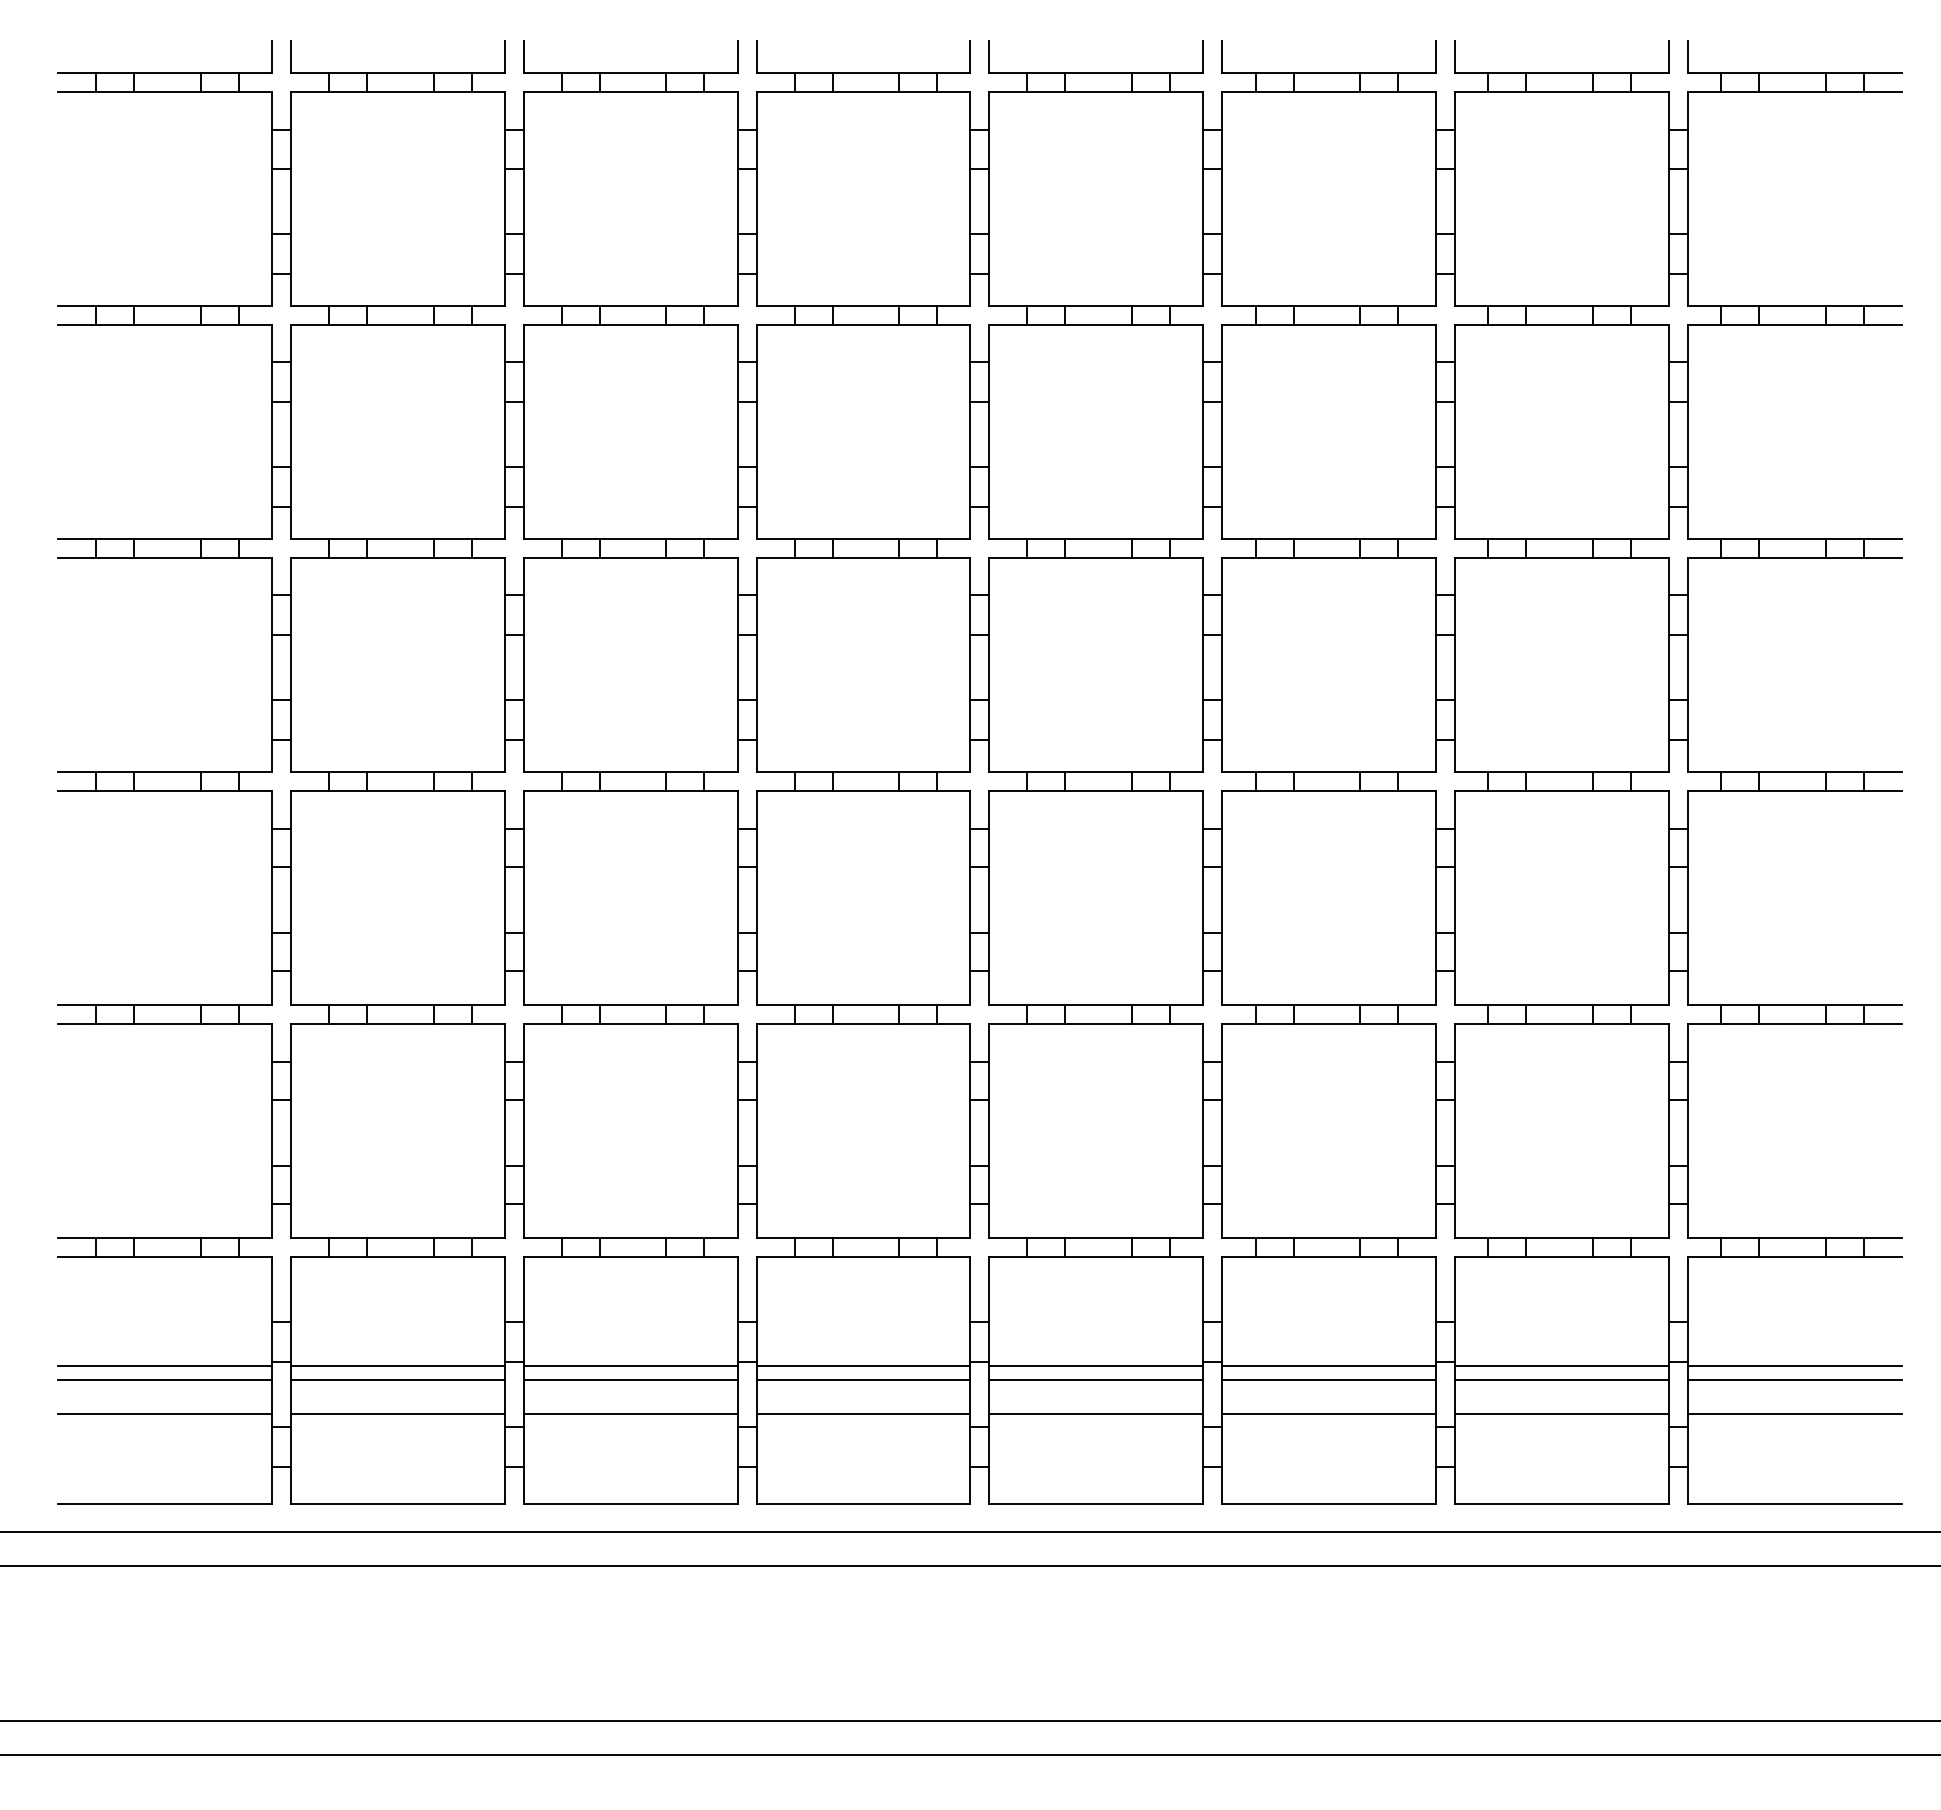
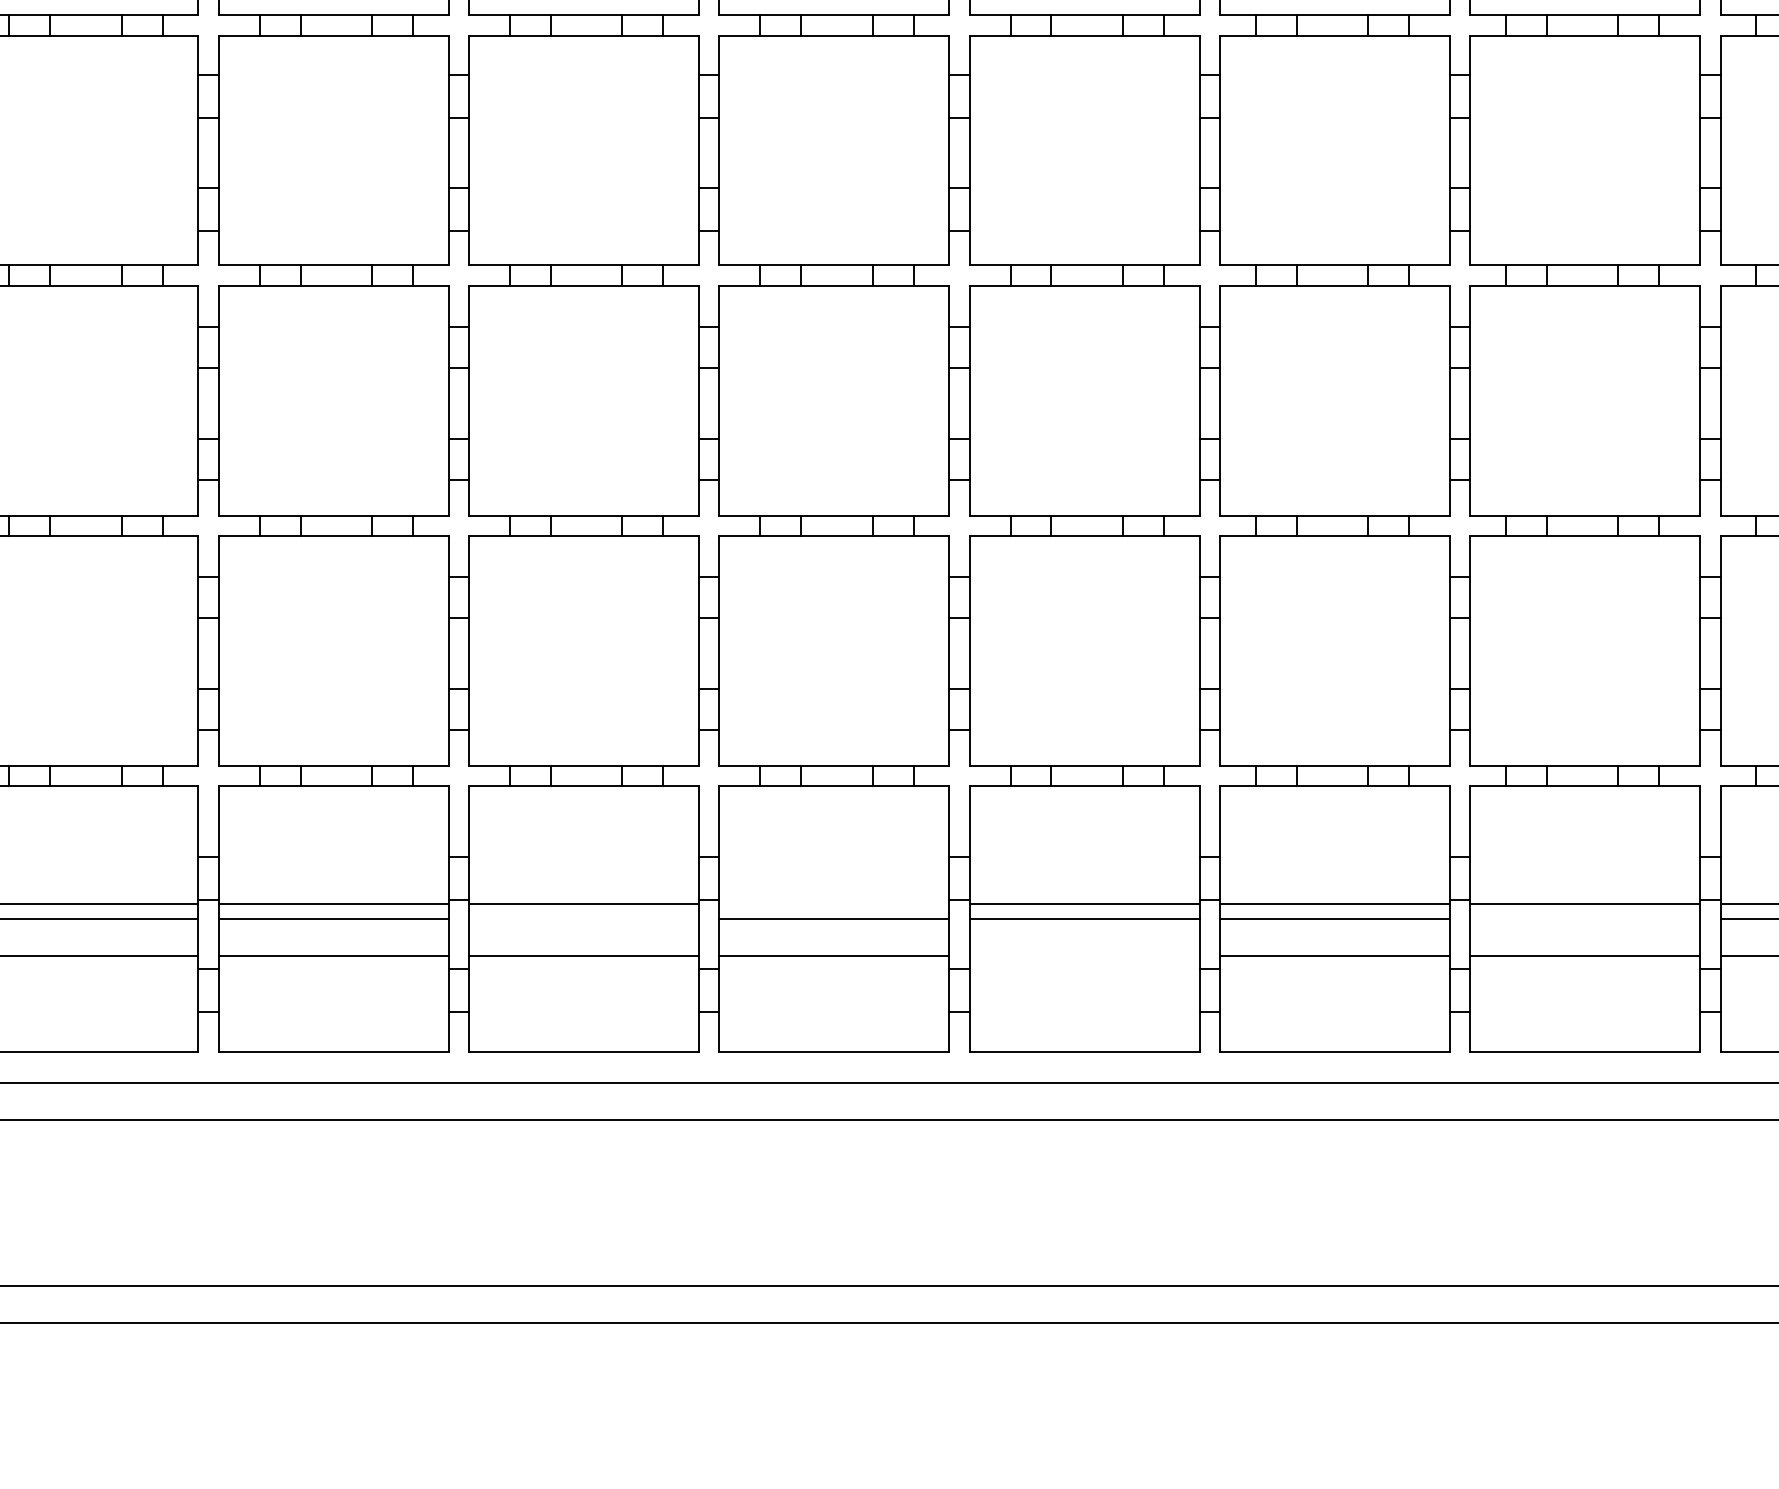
line: (863, 1365) -> (834, 903), removed
line: (630, 1380) -> (583, 919), removed
line: (1561, 1380) -> (1584, 919), removed
line: (1096, 1414) -> (1084, 956), removed

